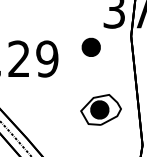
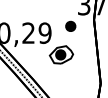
part: (101, 109) -> (61, 54), moved

